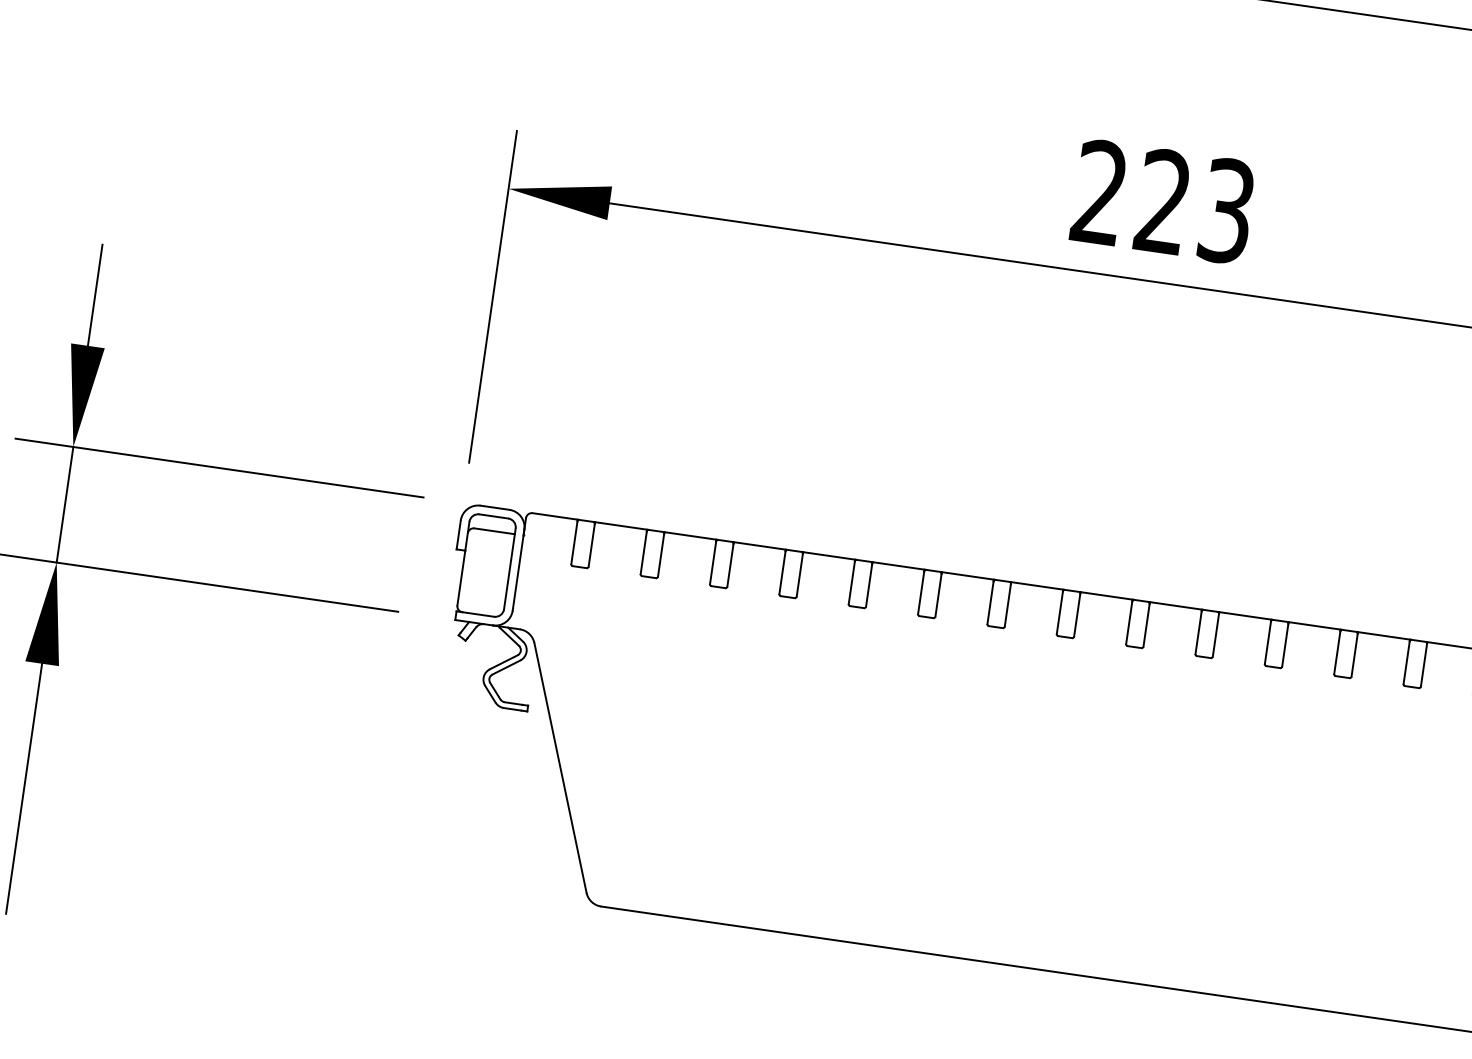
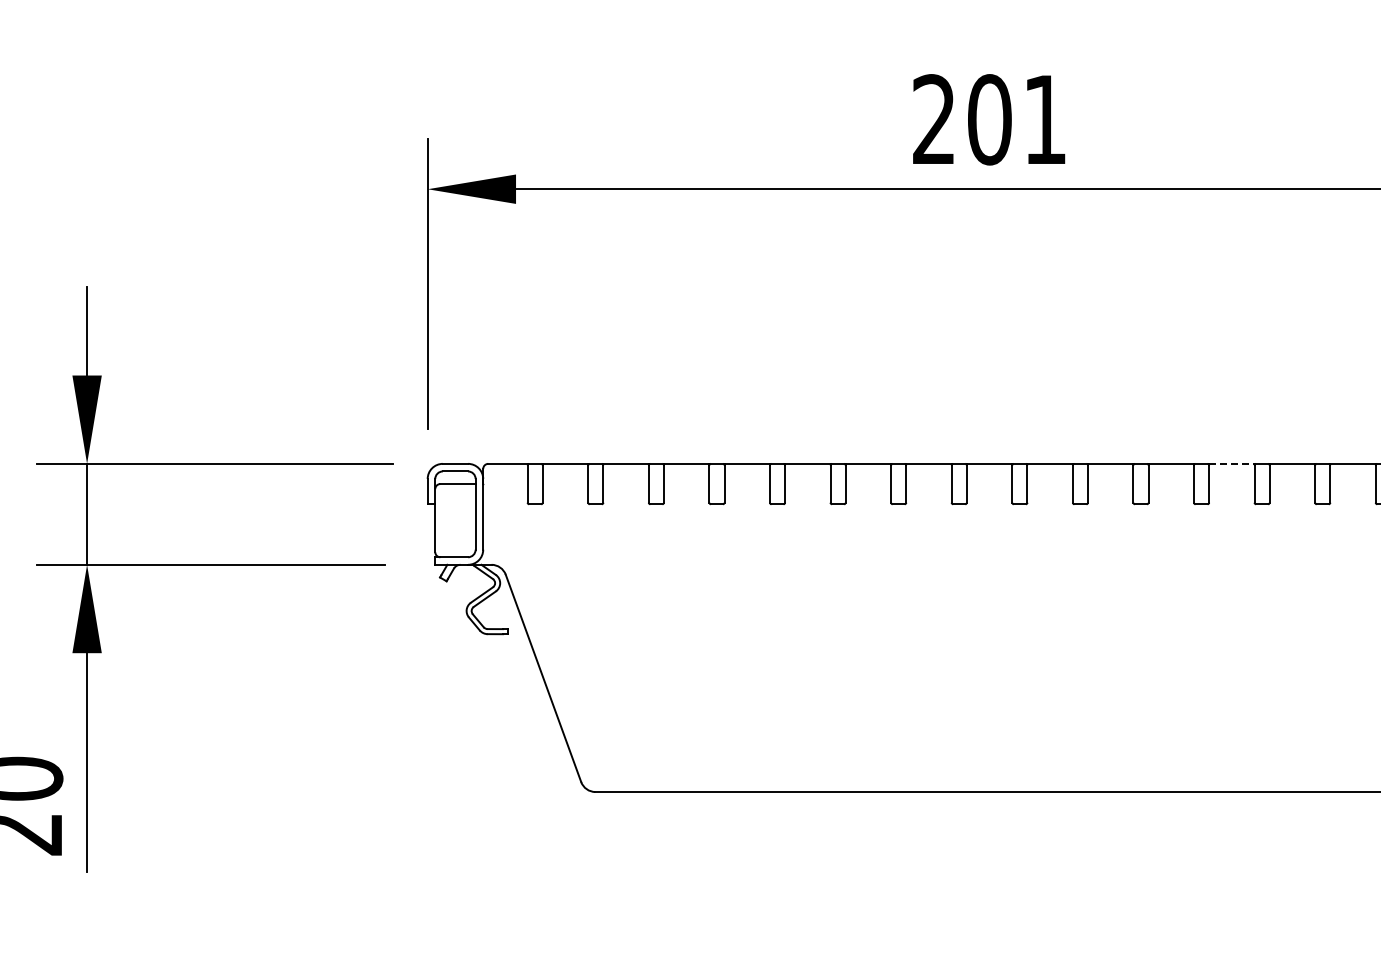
text: (1195, 206) -> (1017, 119), 223 -> 201
line: (1383, 635) -> (1231, 463), solid -> dashed

